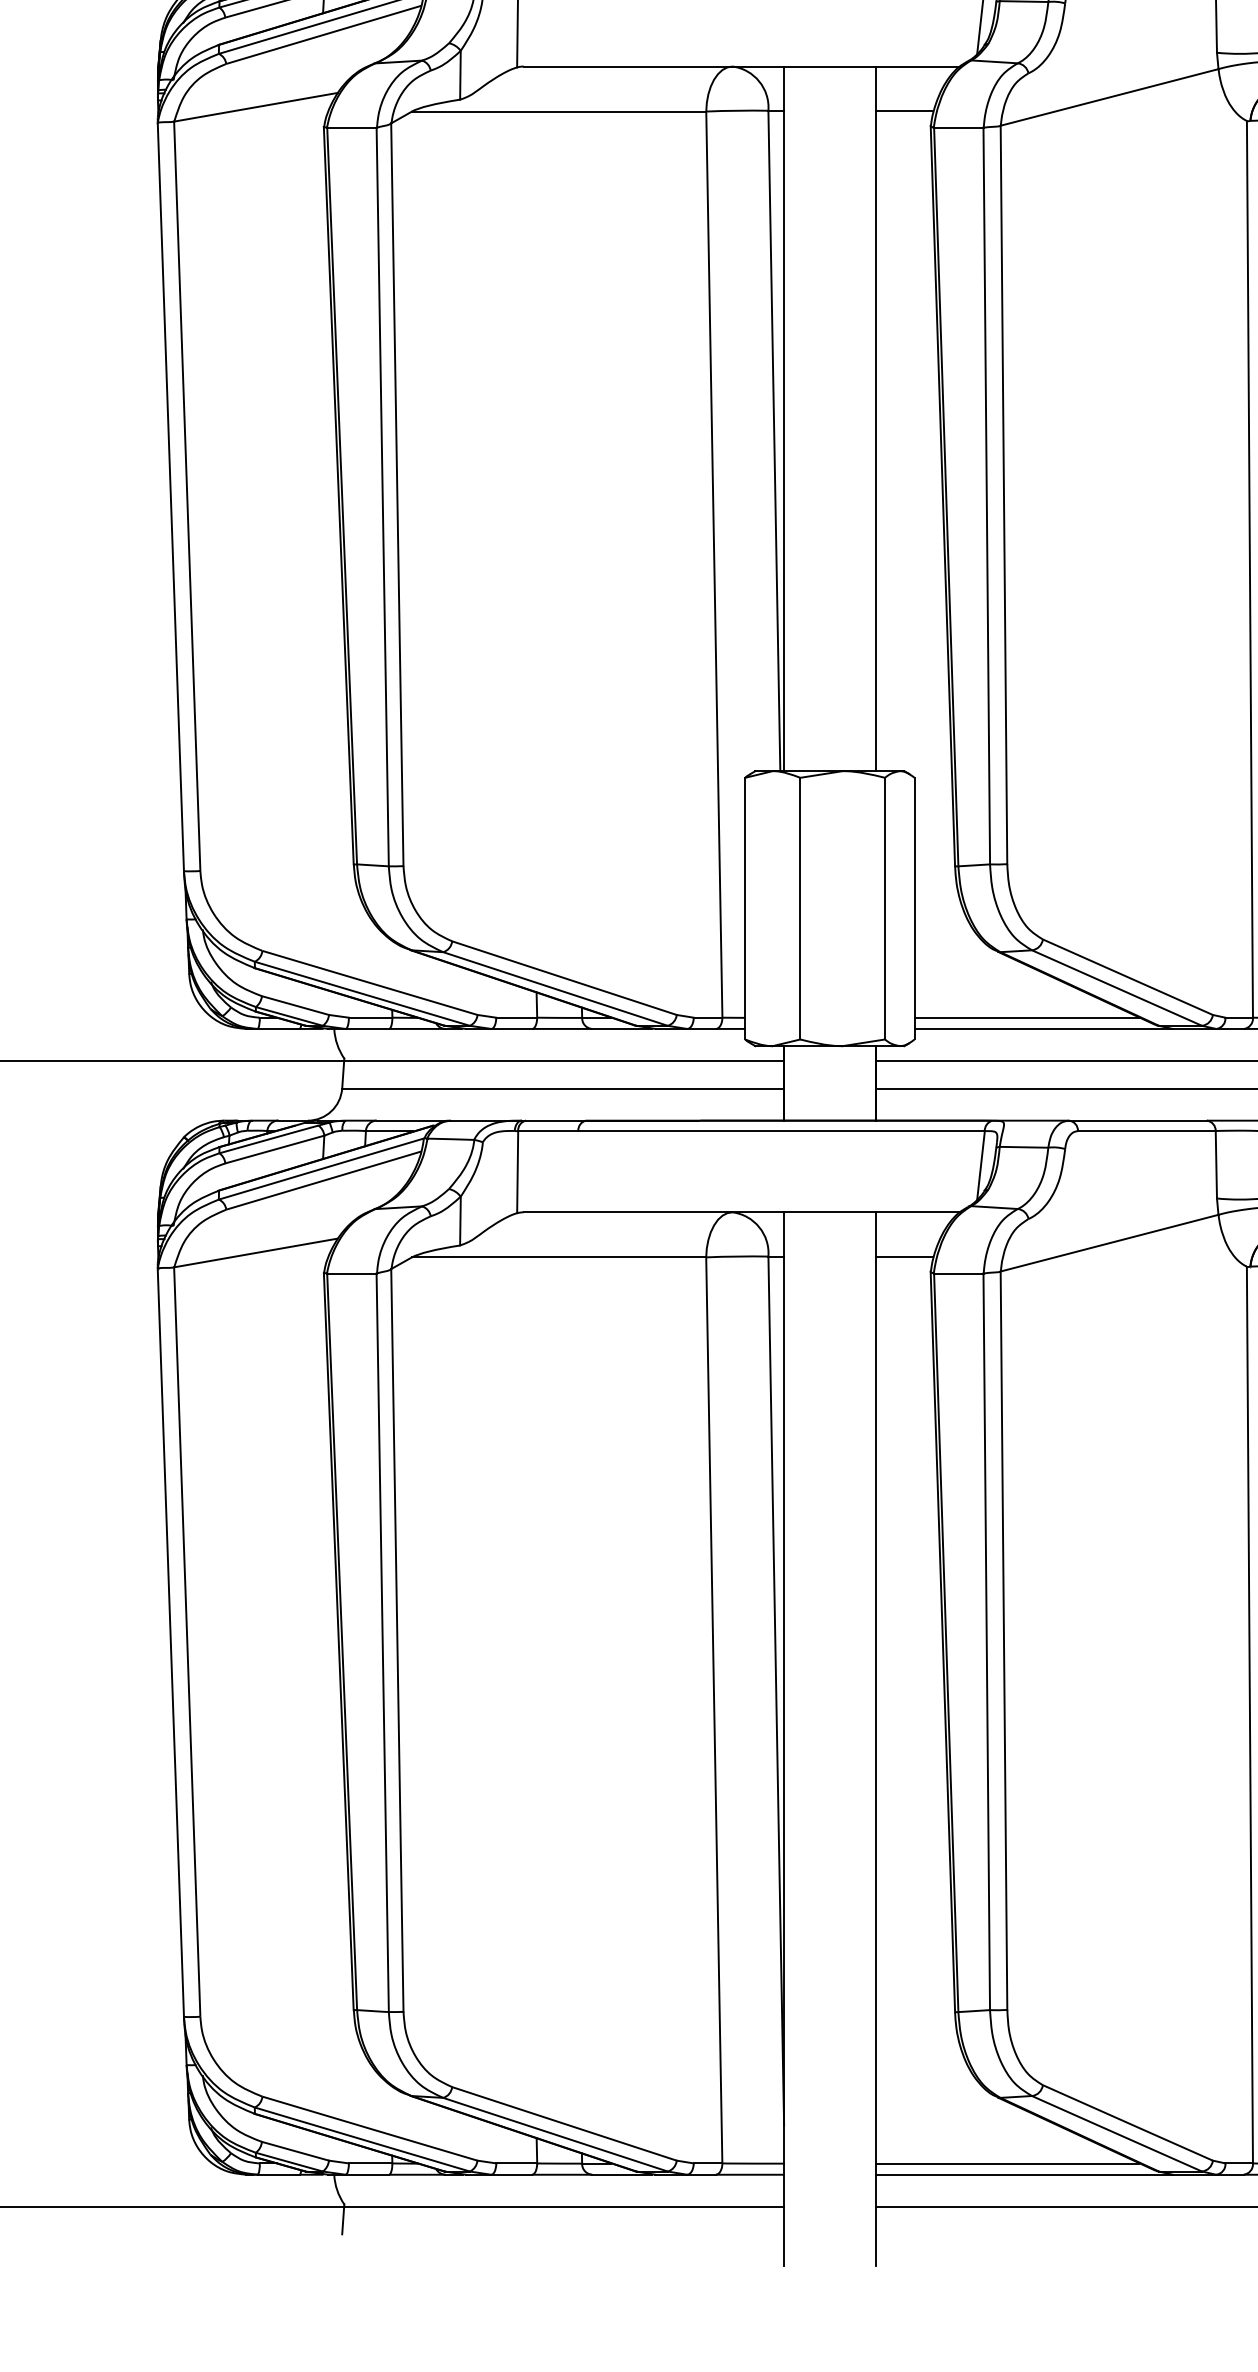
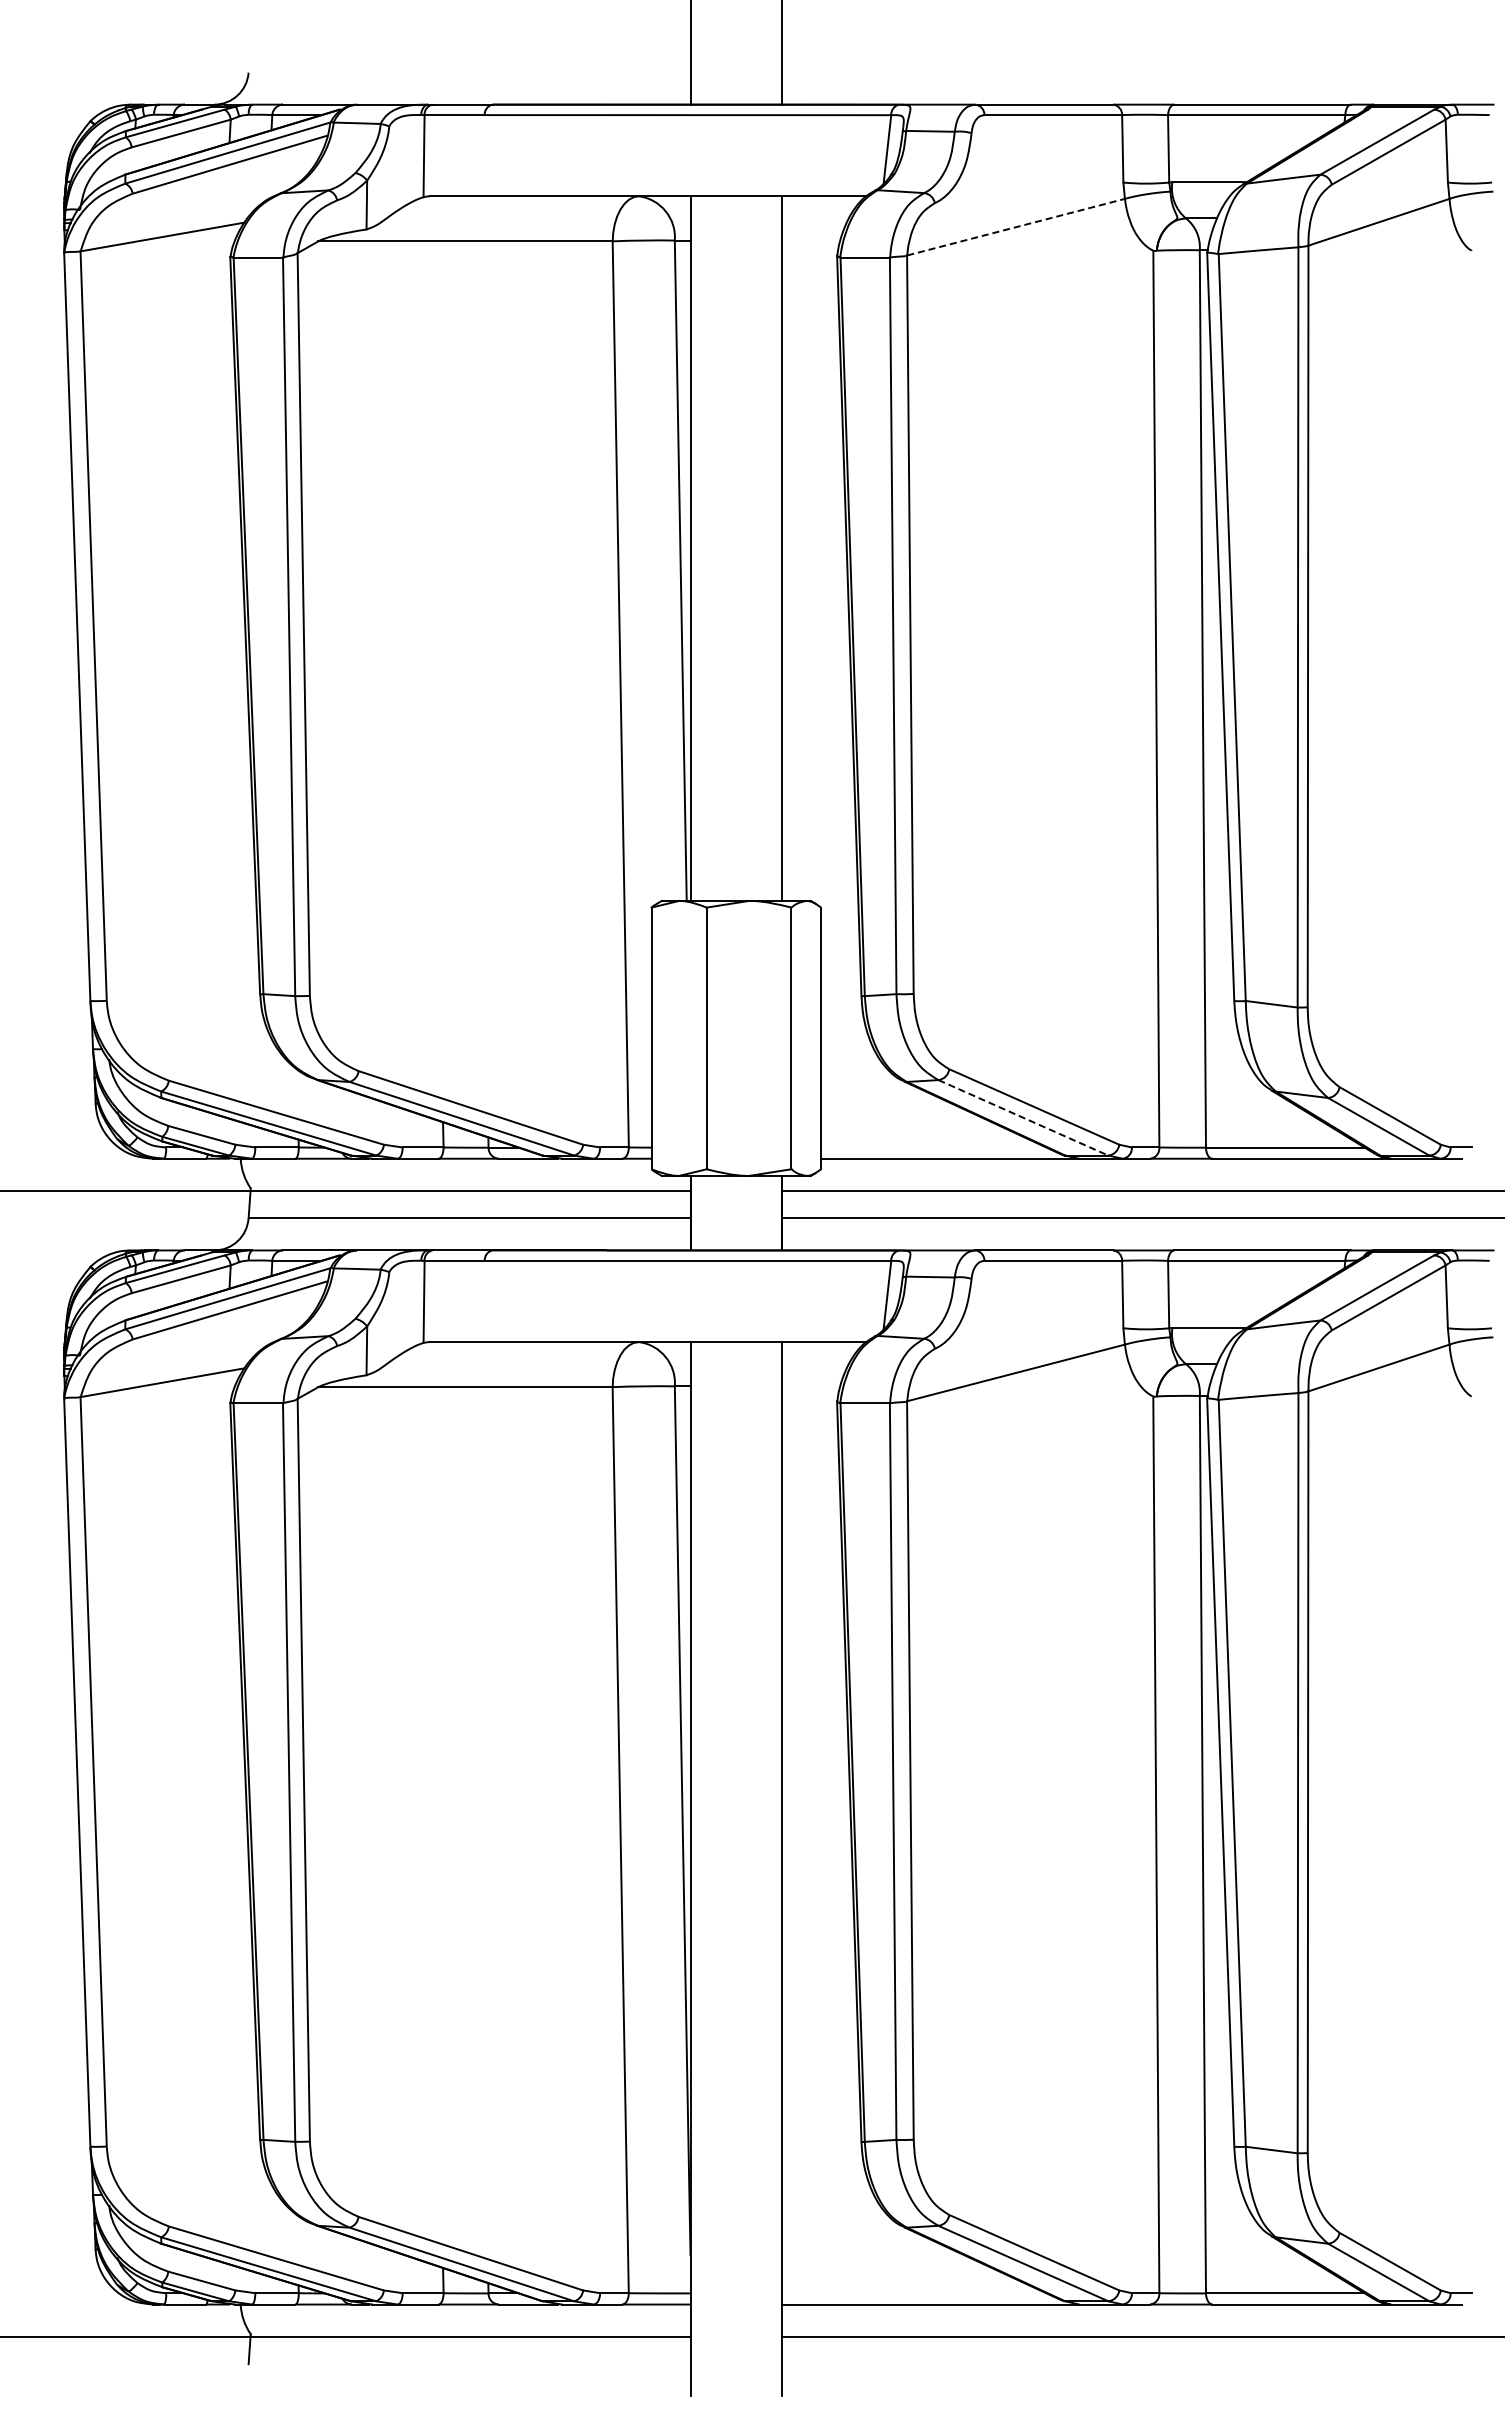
line: (1110, 97) -> (1016, 227), solid -> dashed
line: (904, 110) -> (810, 240), removed
line: (1116, 987) -> (1022, 1117), solid -> dashed
line: (1027, 1017) -> (933, 1147), removed
line: (904, 1256) -> (810, 1386), removed
line: (1007, 2163) -> (913, 2293), removed

